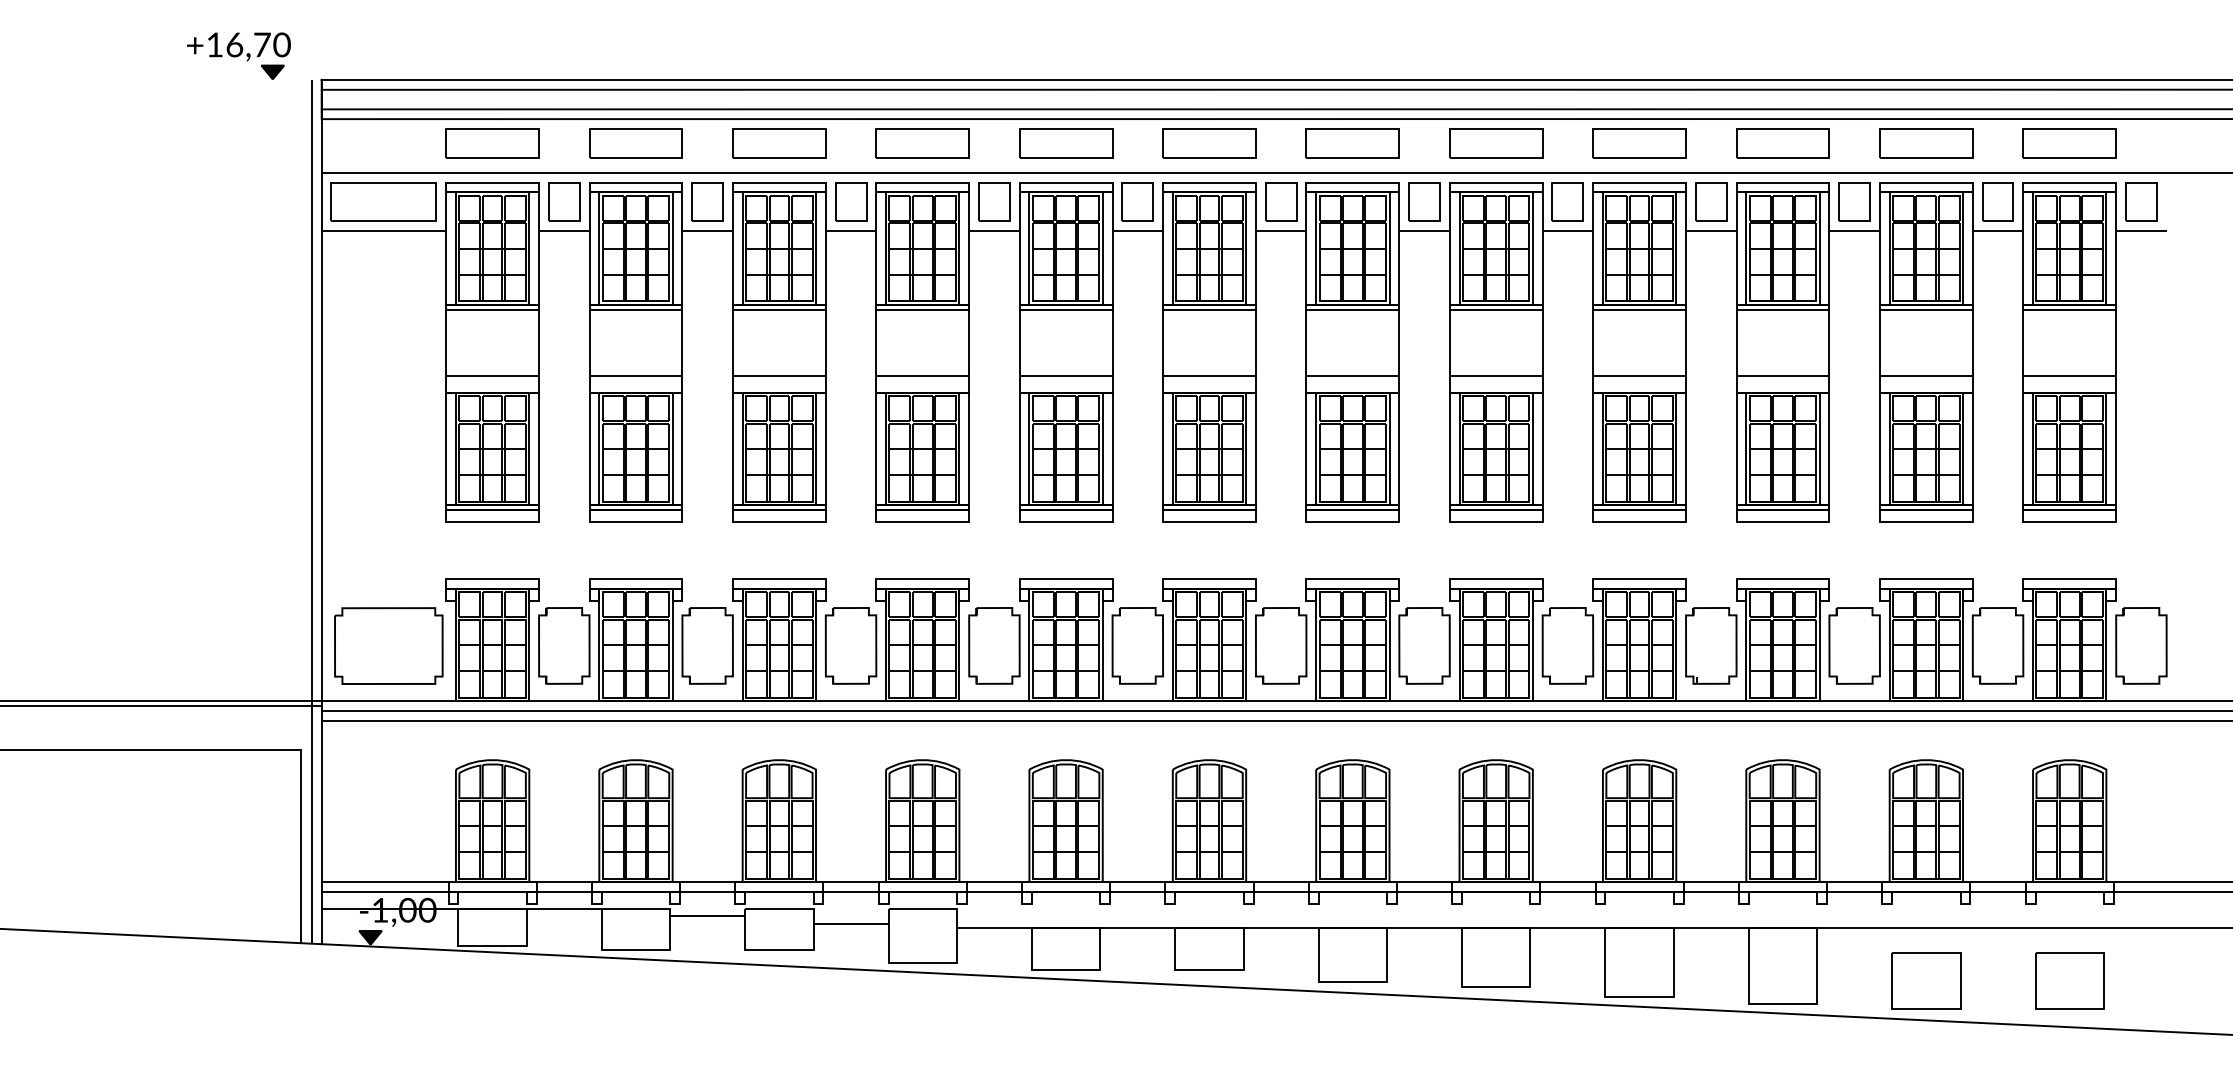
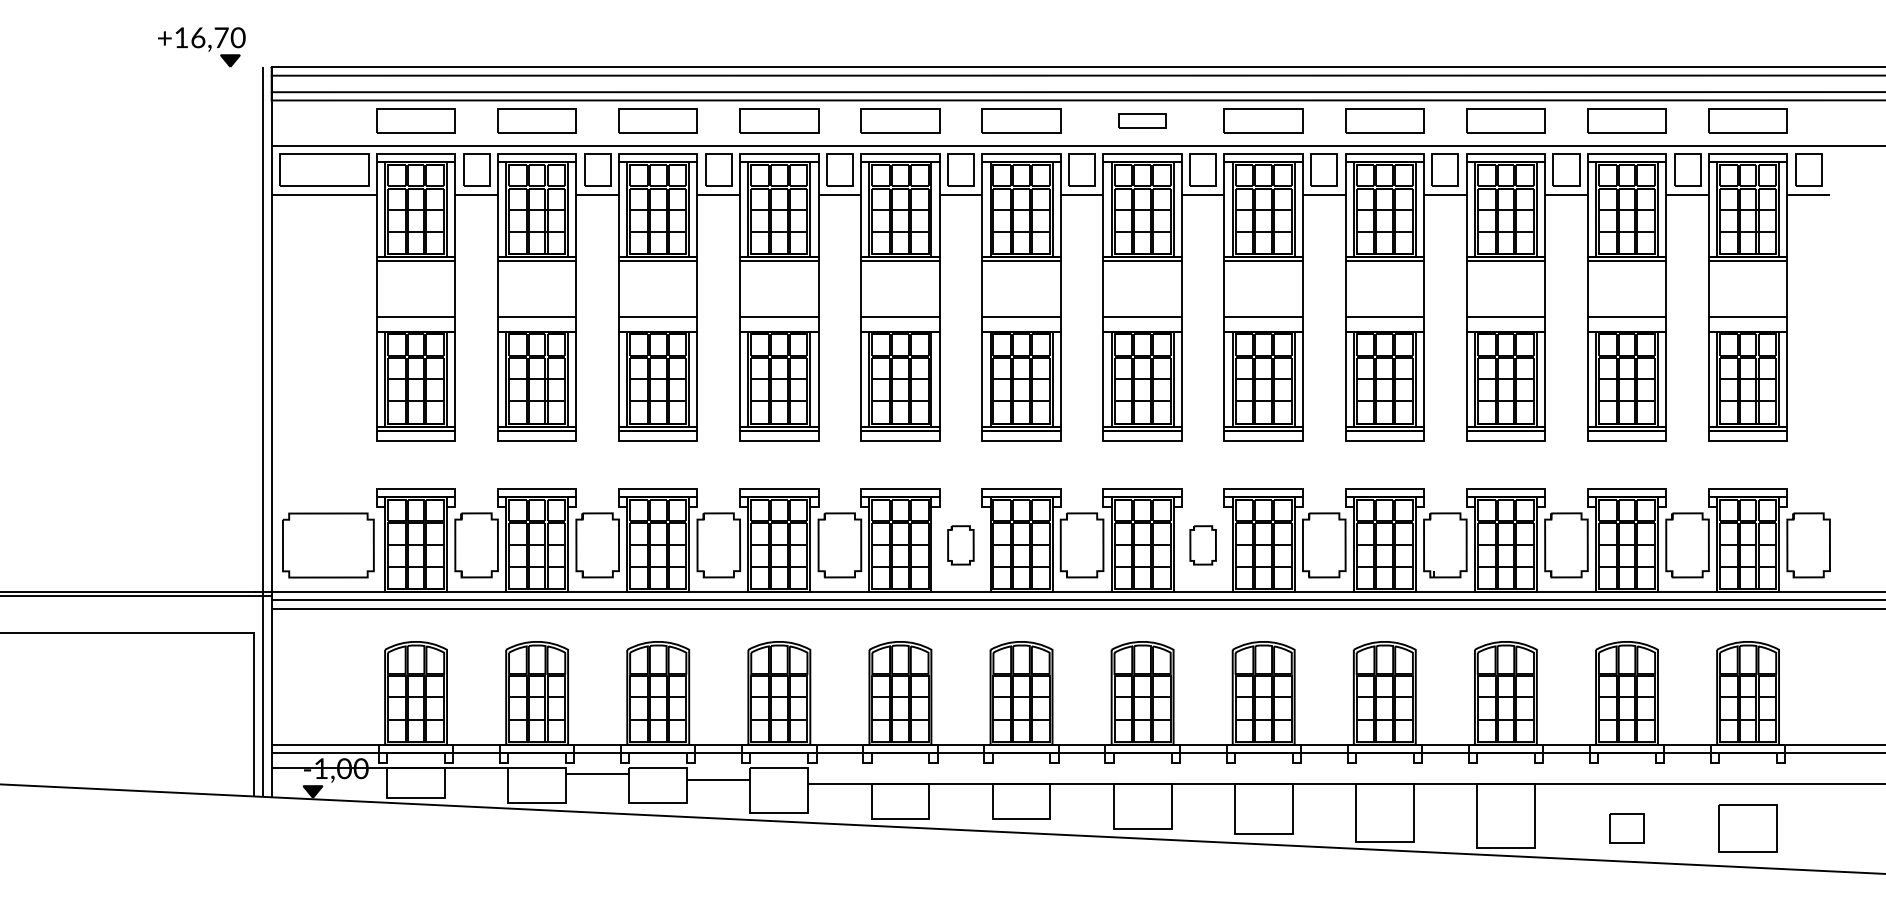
part: (1352, 143) -> (1142, 121), size x0.6
part: (1137, 645) -> (960, 545), size x0.6
part: (1424, 645) -> (1203, 545), size x0.6
part: (1926, 980) -> (1627, 827), size x0.6

